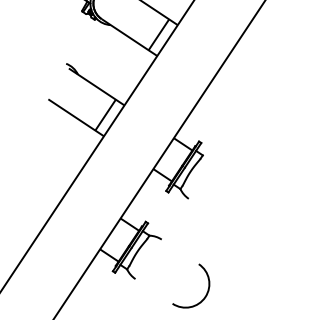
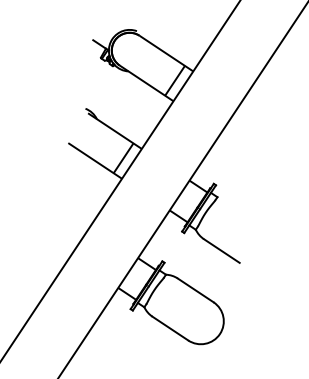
line: (207, 210) -> (221, 250), added
line: (180, 252) -> (195, 290), added
line: (154, 291) -> (170, 328), added

